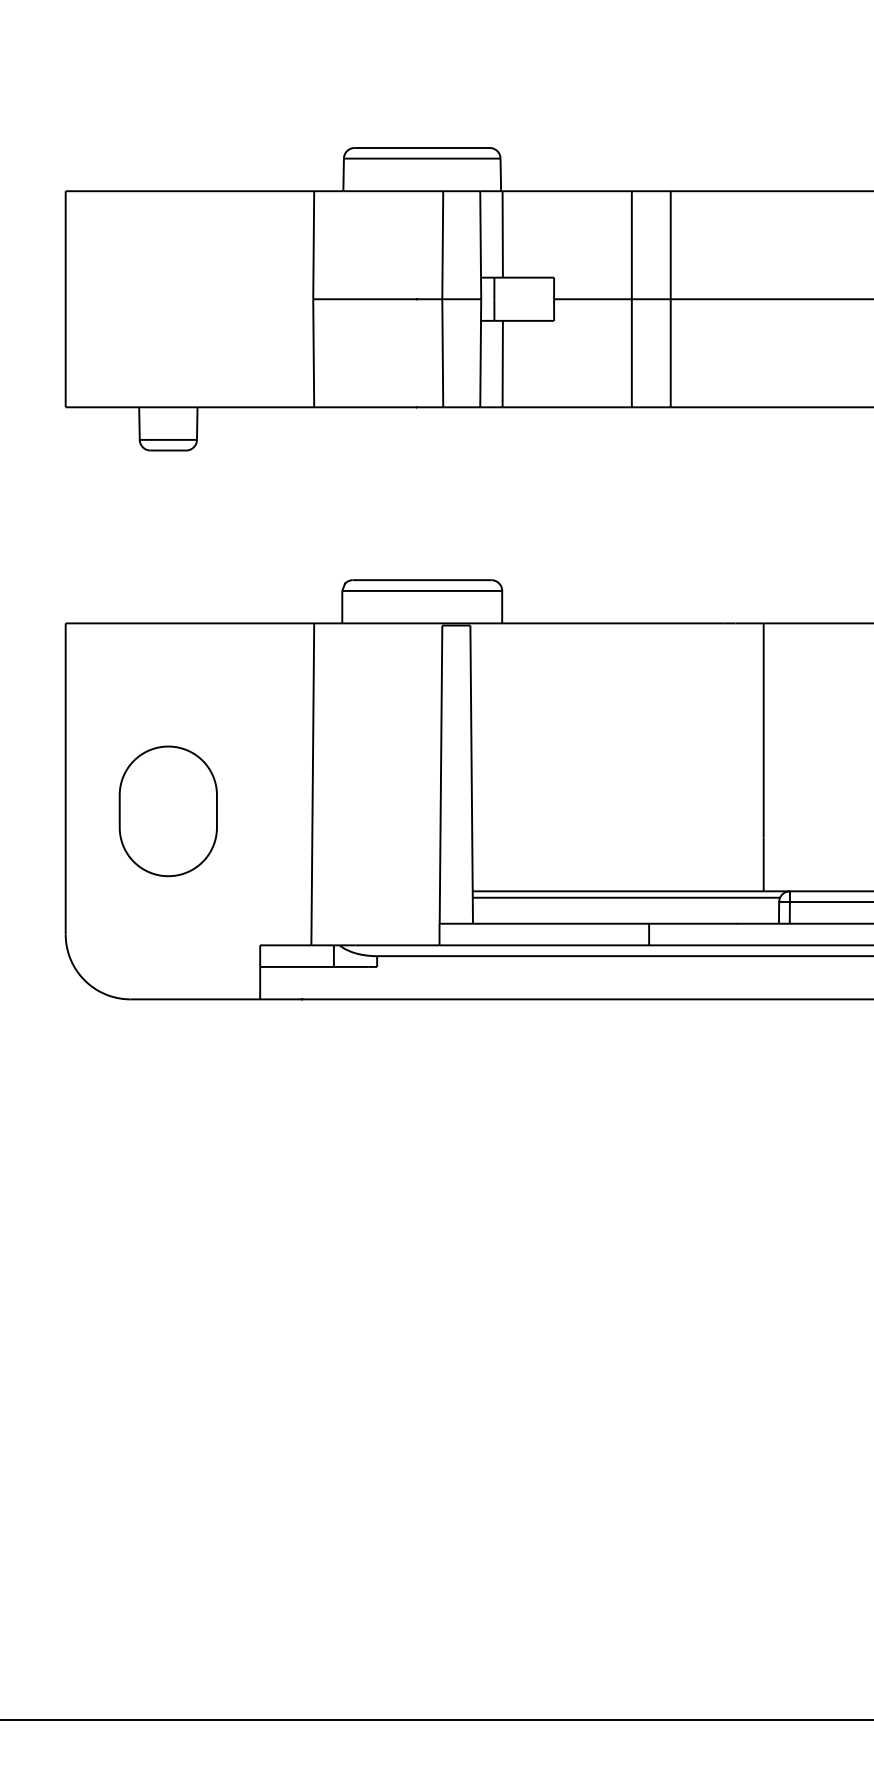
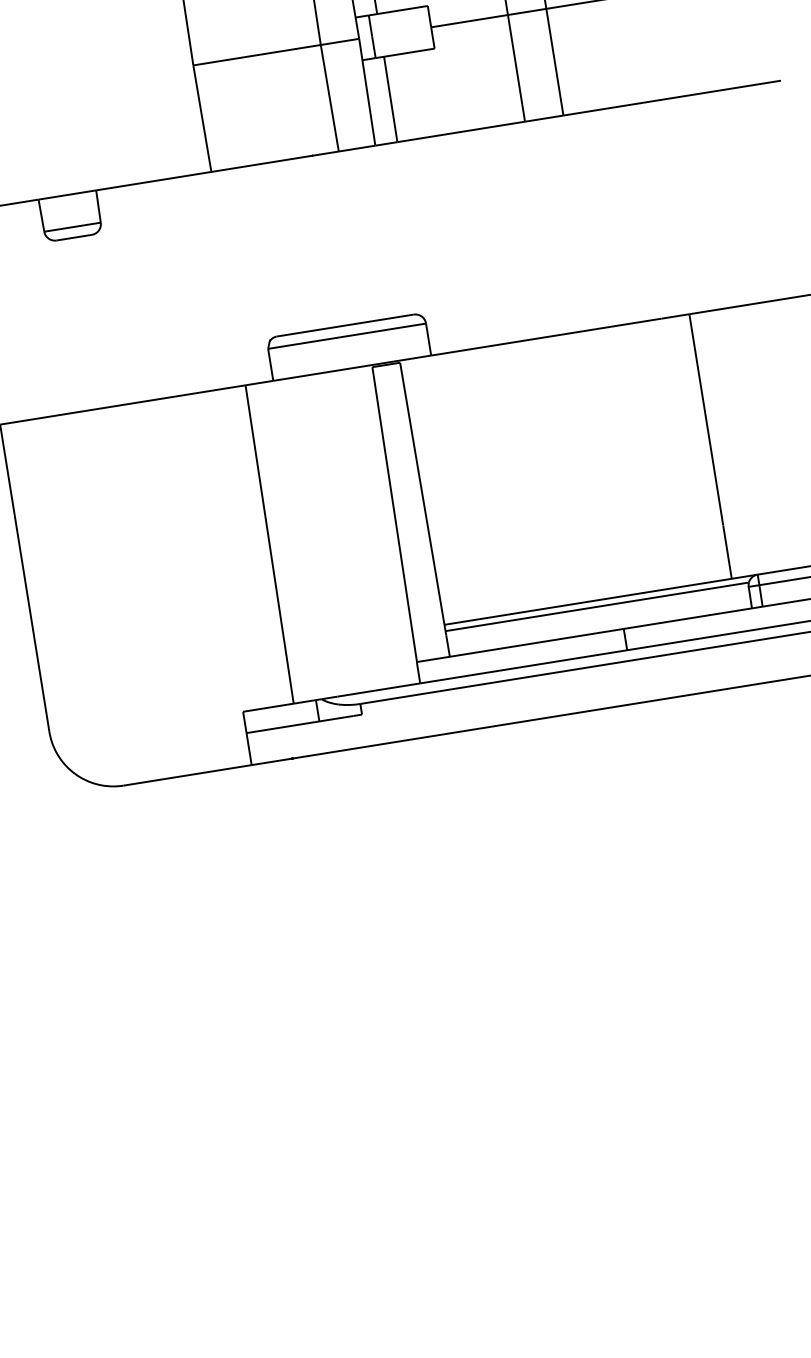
part: (167, 811) -> (130, 594), removed

